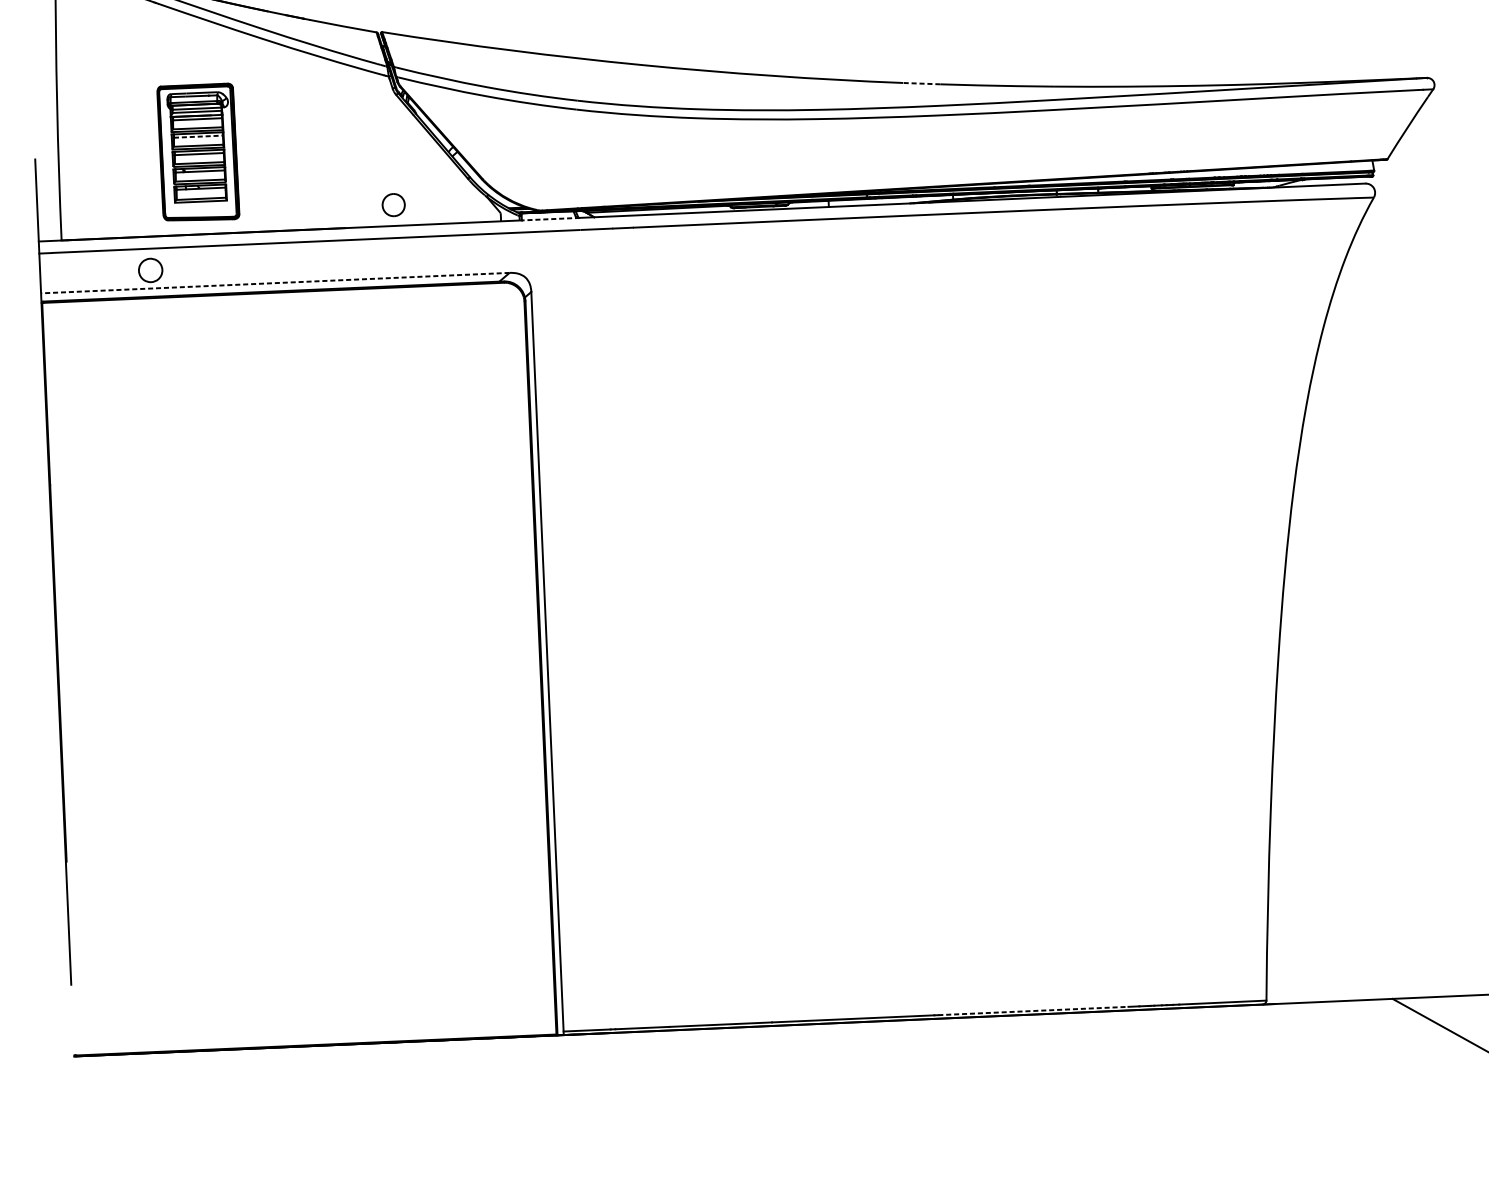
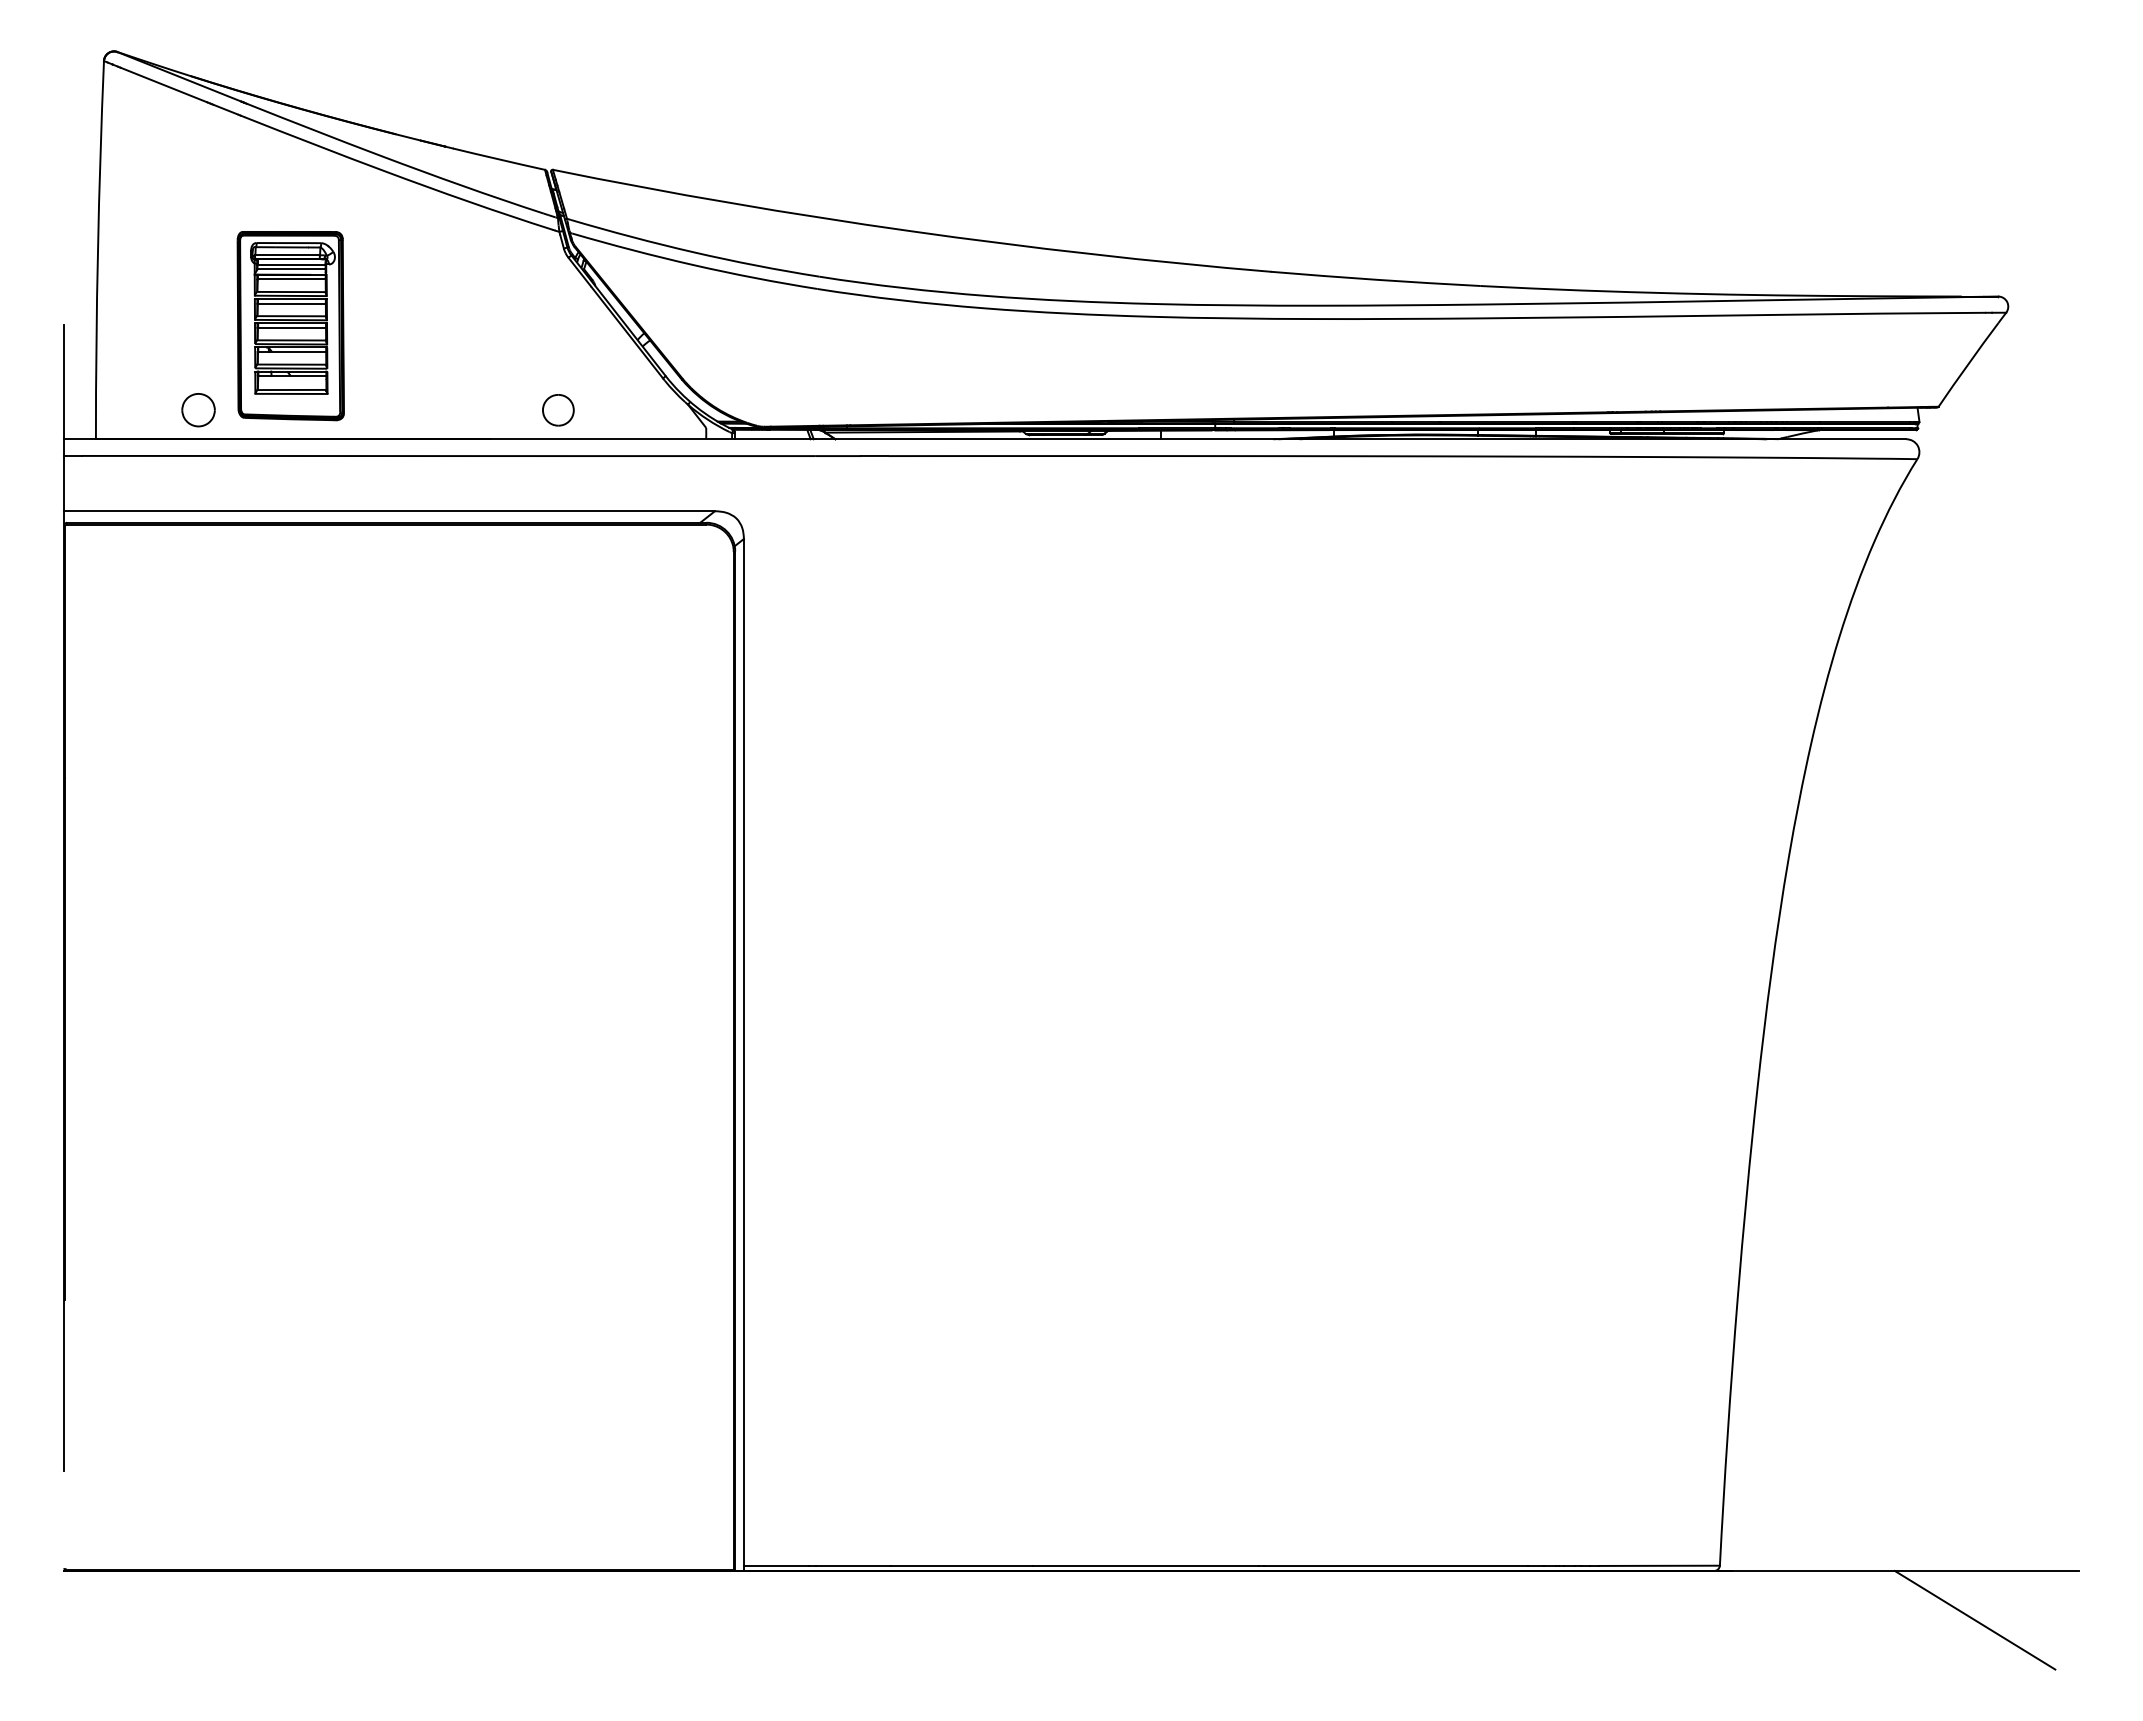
line: (921, 83) -> (1297, 273), dashed -> solid
line: (198, 136) -> (292, 303), dashed -> solid
line: (550, 219) -> (774, 439), dashed -> solid
part: (150, 270) -> (198, 410), moved
line: (275, 283) -> (389, 511), dashed -> solid
line: (1033, 1011) -> (1396, 1566), dashed -> solid

